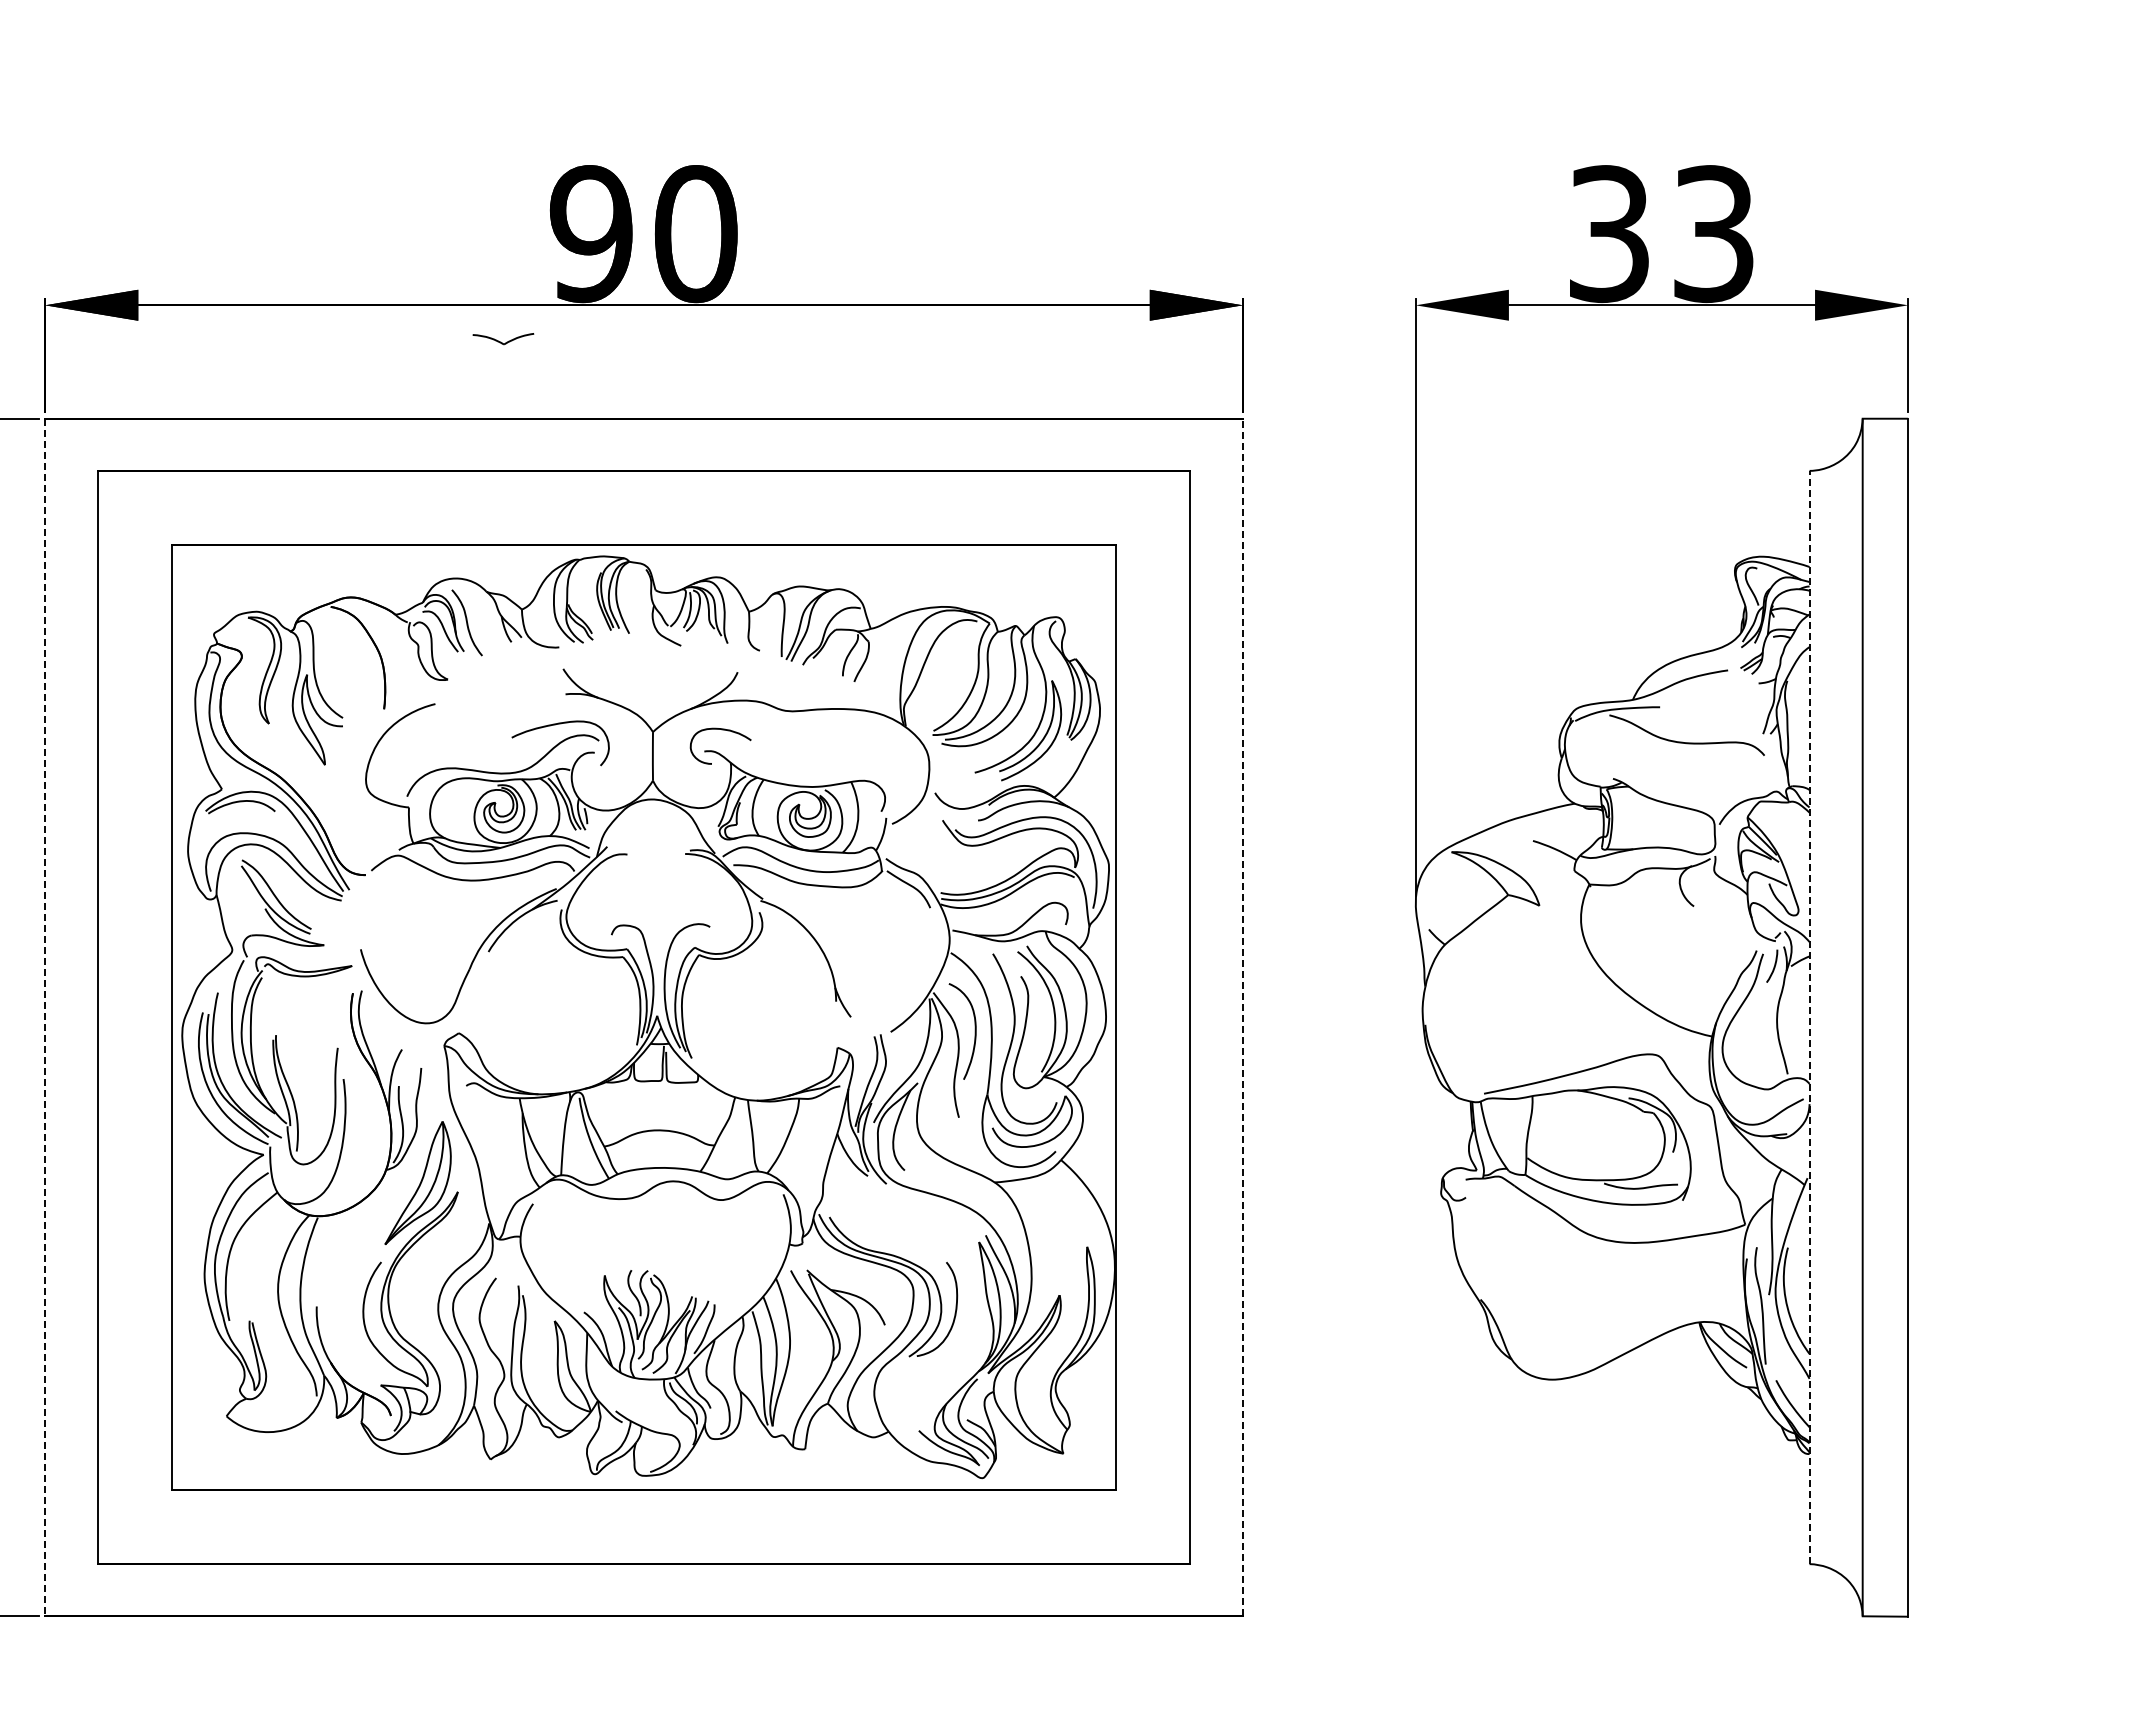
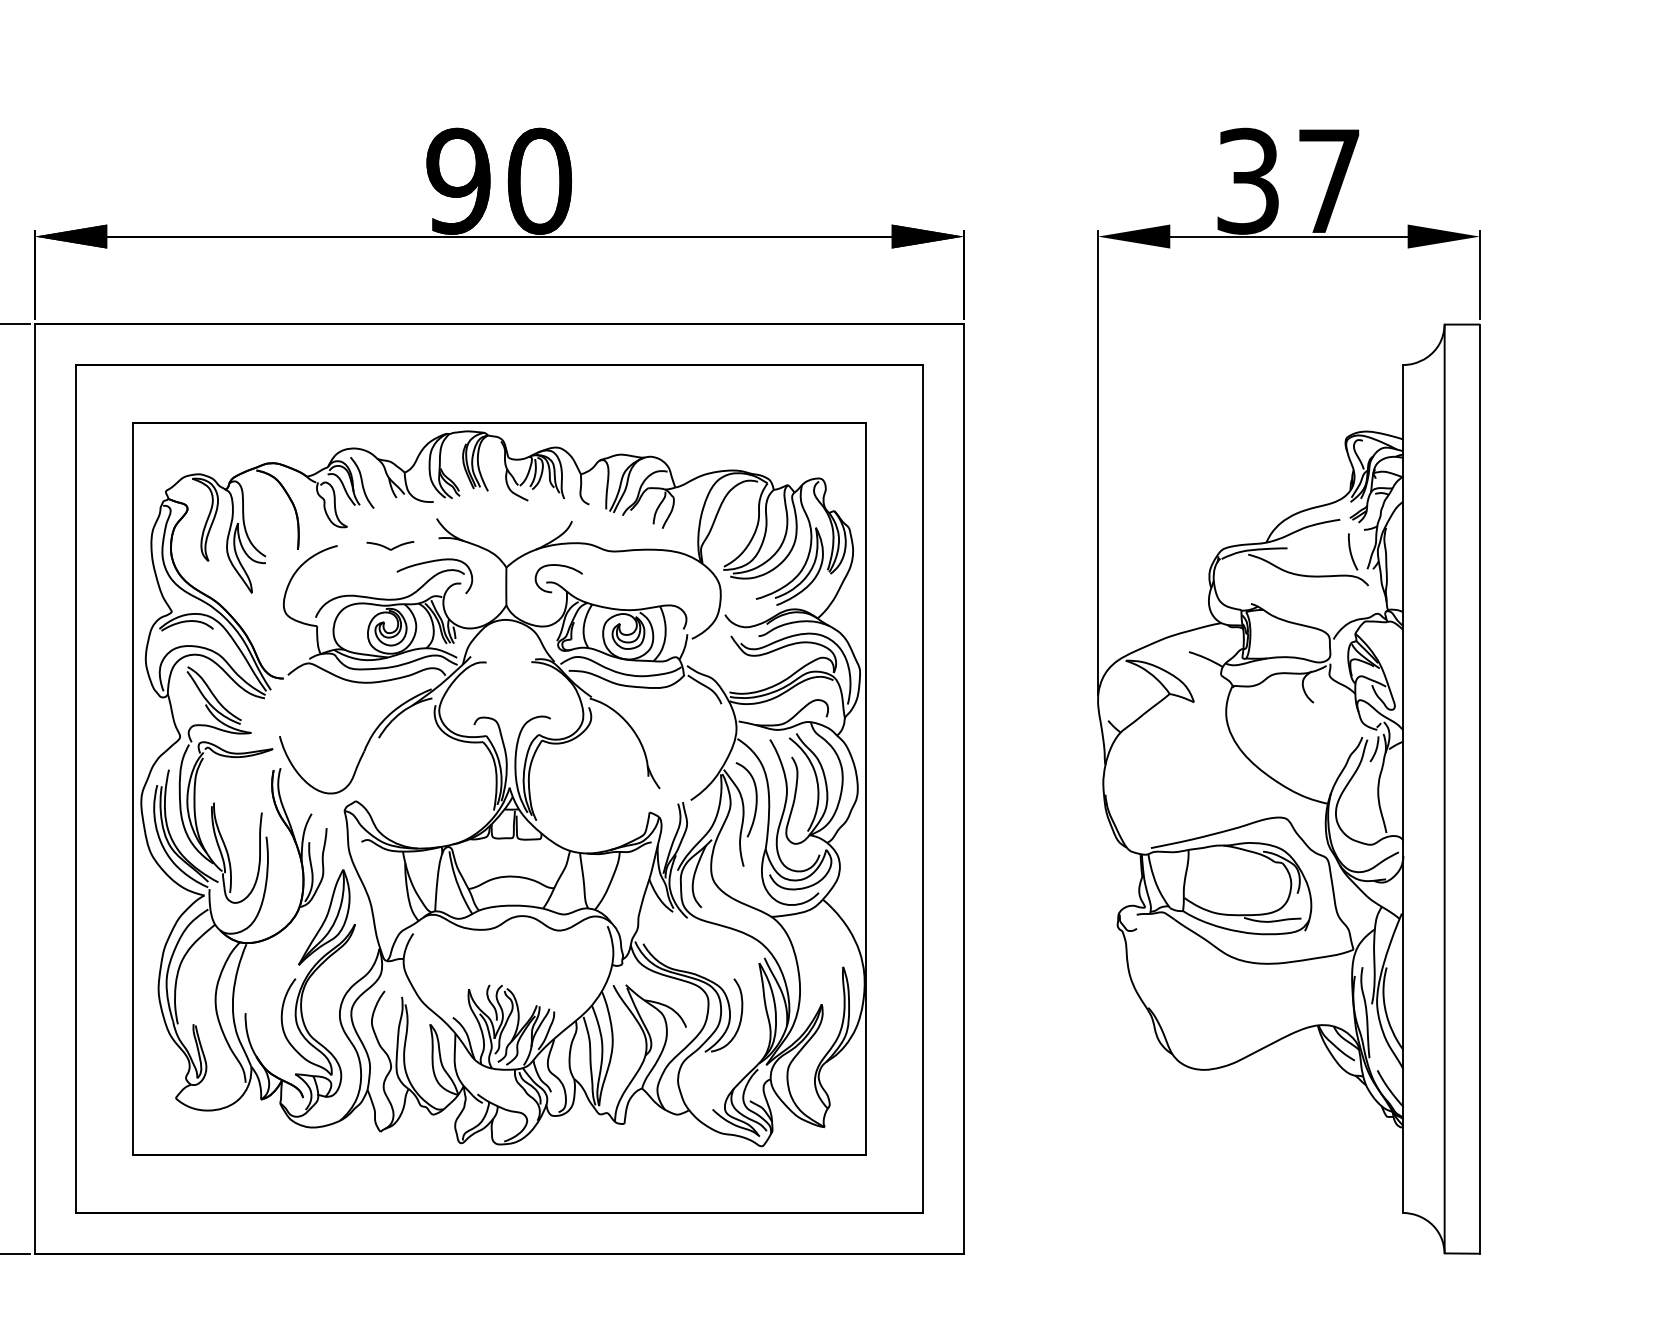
text: (1713, 234) -> (1328, 181), 33 -> 37
part: (503, 339) -> (390, 546), moved
curve: (1742, 711) -> (1351, 551), added
line: (45, 1017) -> (35, 788), dashed -> solid
line: (1242, 1017) -> (963, 788), dashed -> solid
line: (1809, 1017) -> (1403, 788), dashed -> solid

